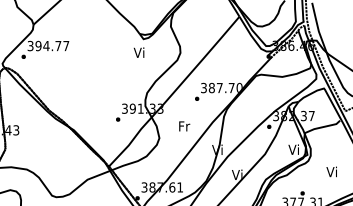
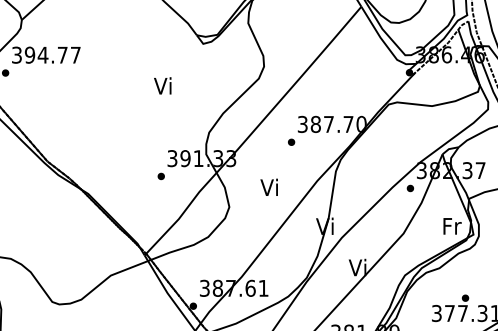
text: (138, 52) -> (161, 85), moved
text: (184, 126) -> (270, 187), Fr -> Vi
text: (294, 149) -> (452, 225), Vi -> Fr

